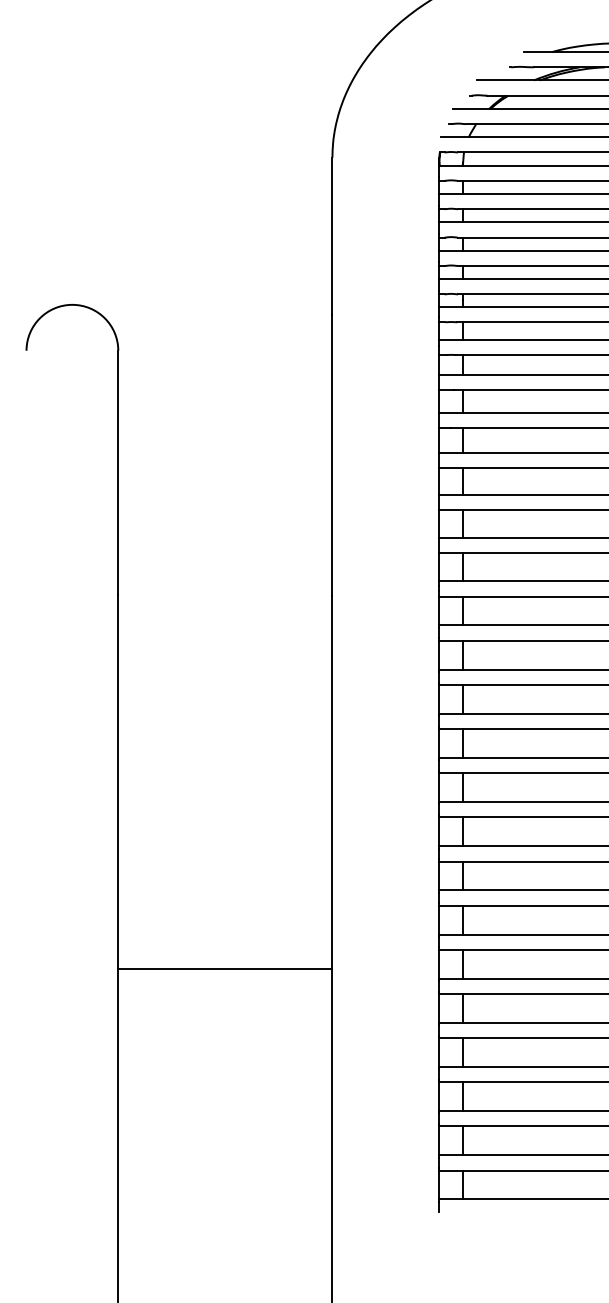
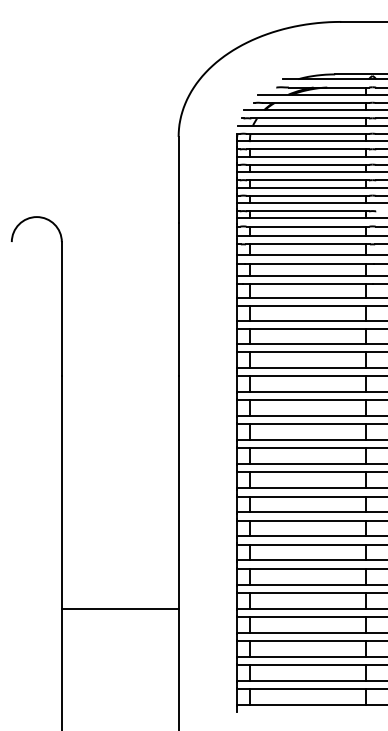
line: (223, 969) -> (119, 609), moved

